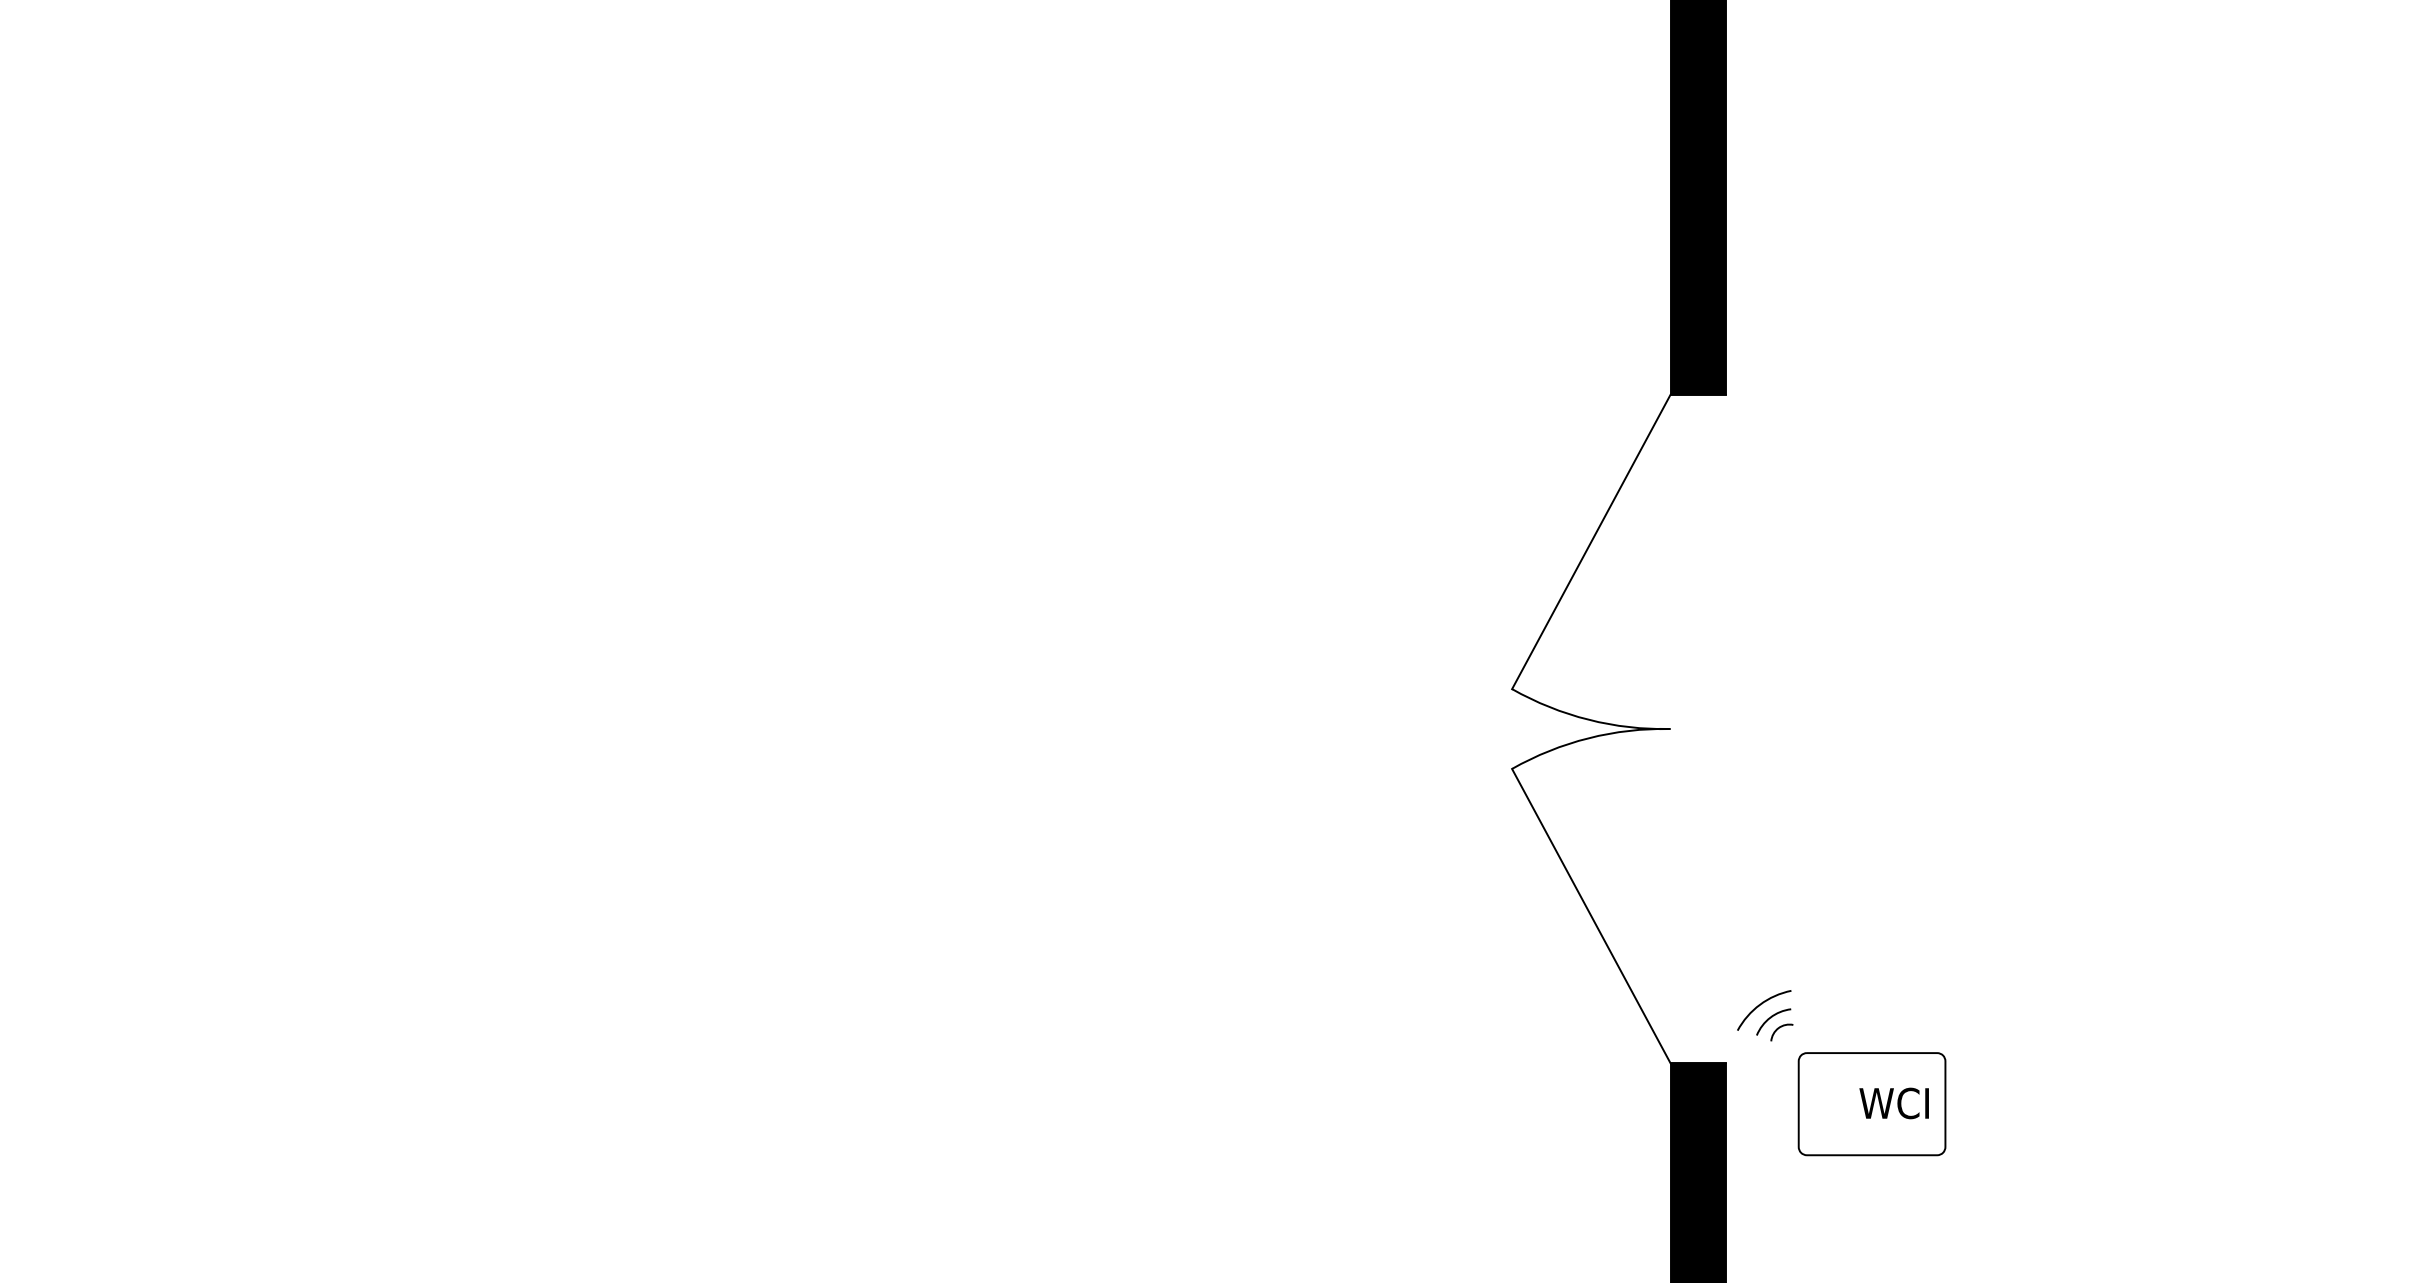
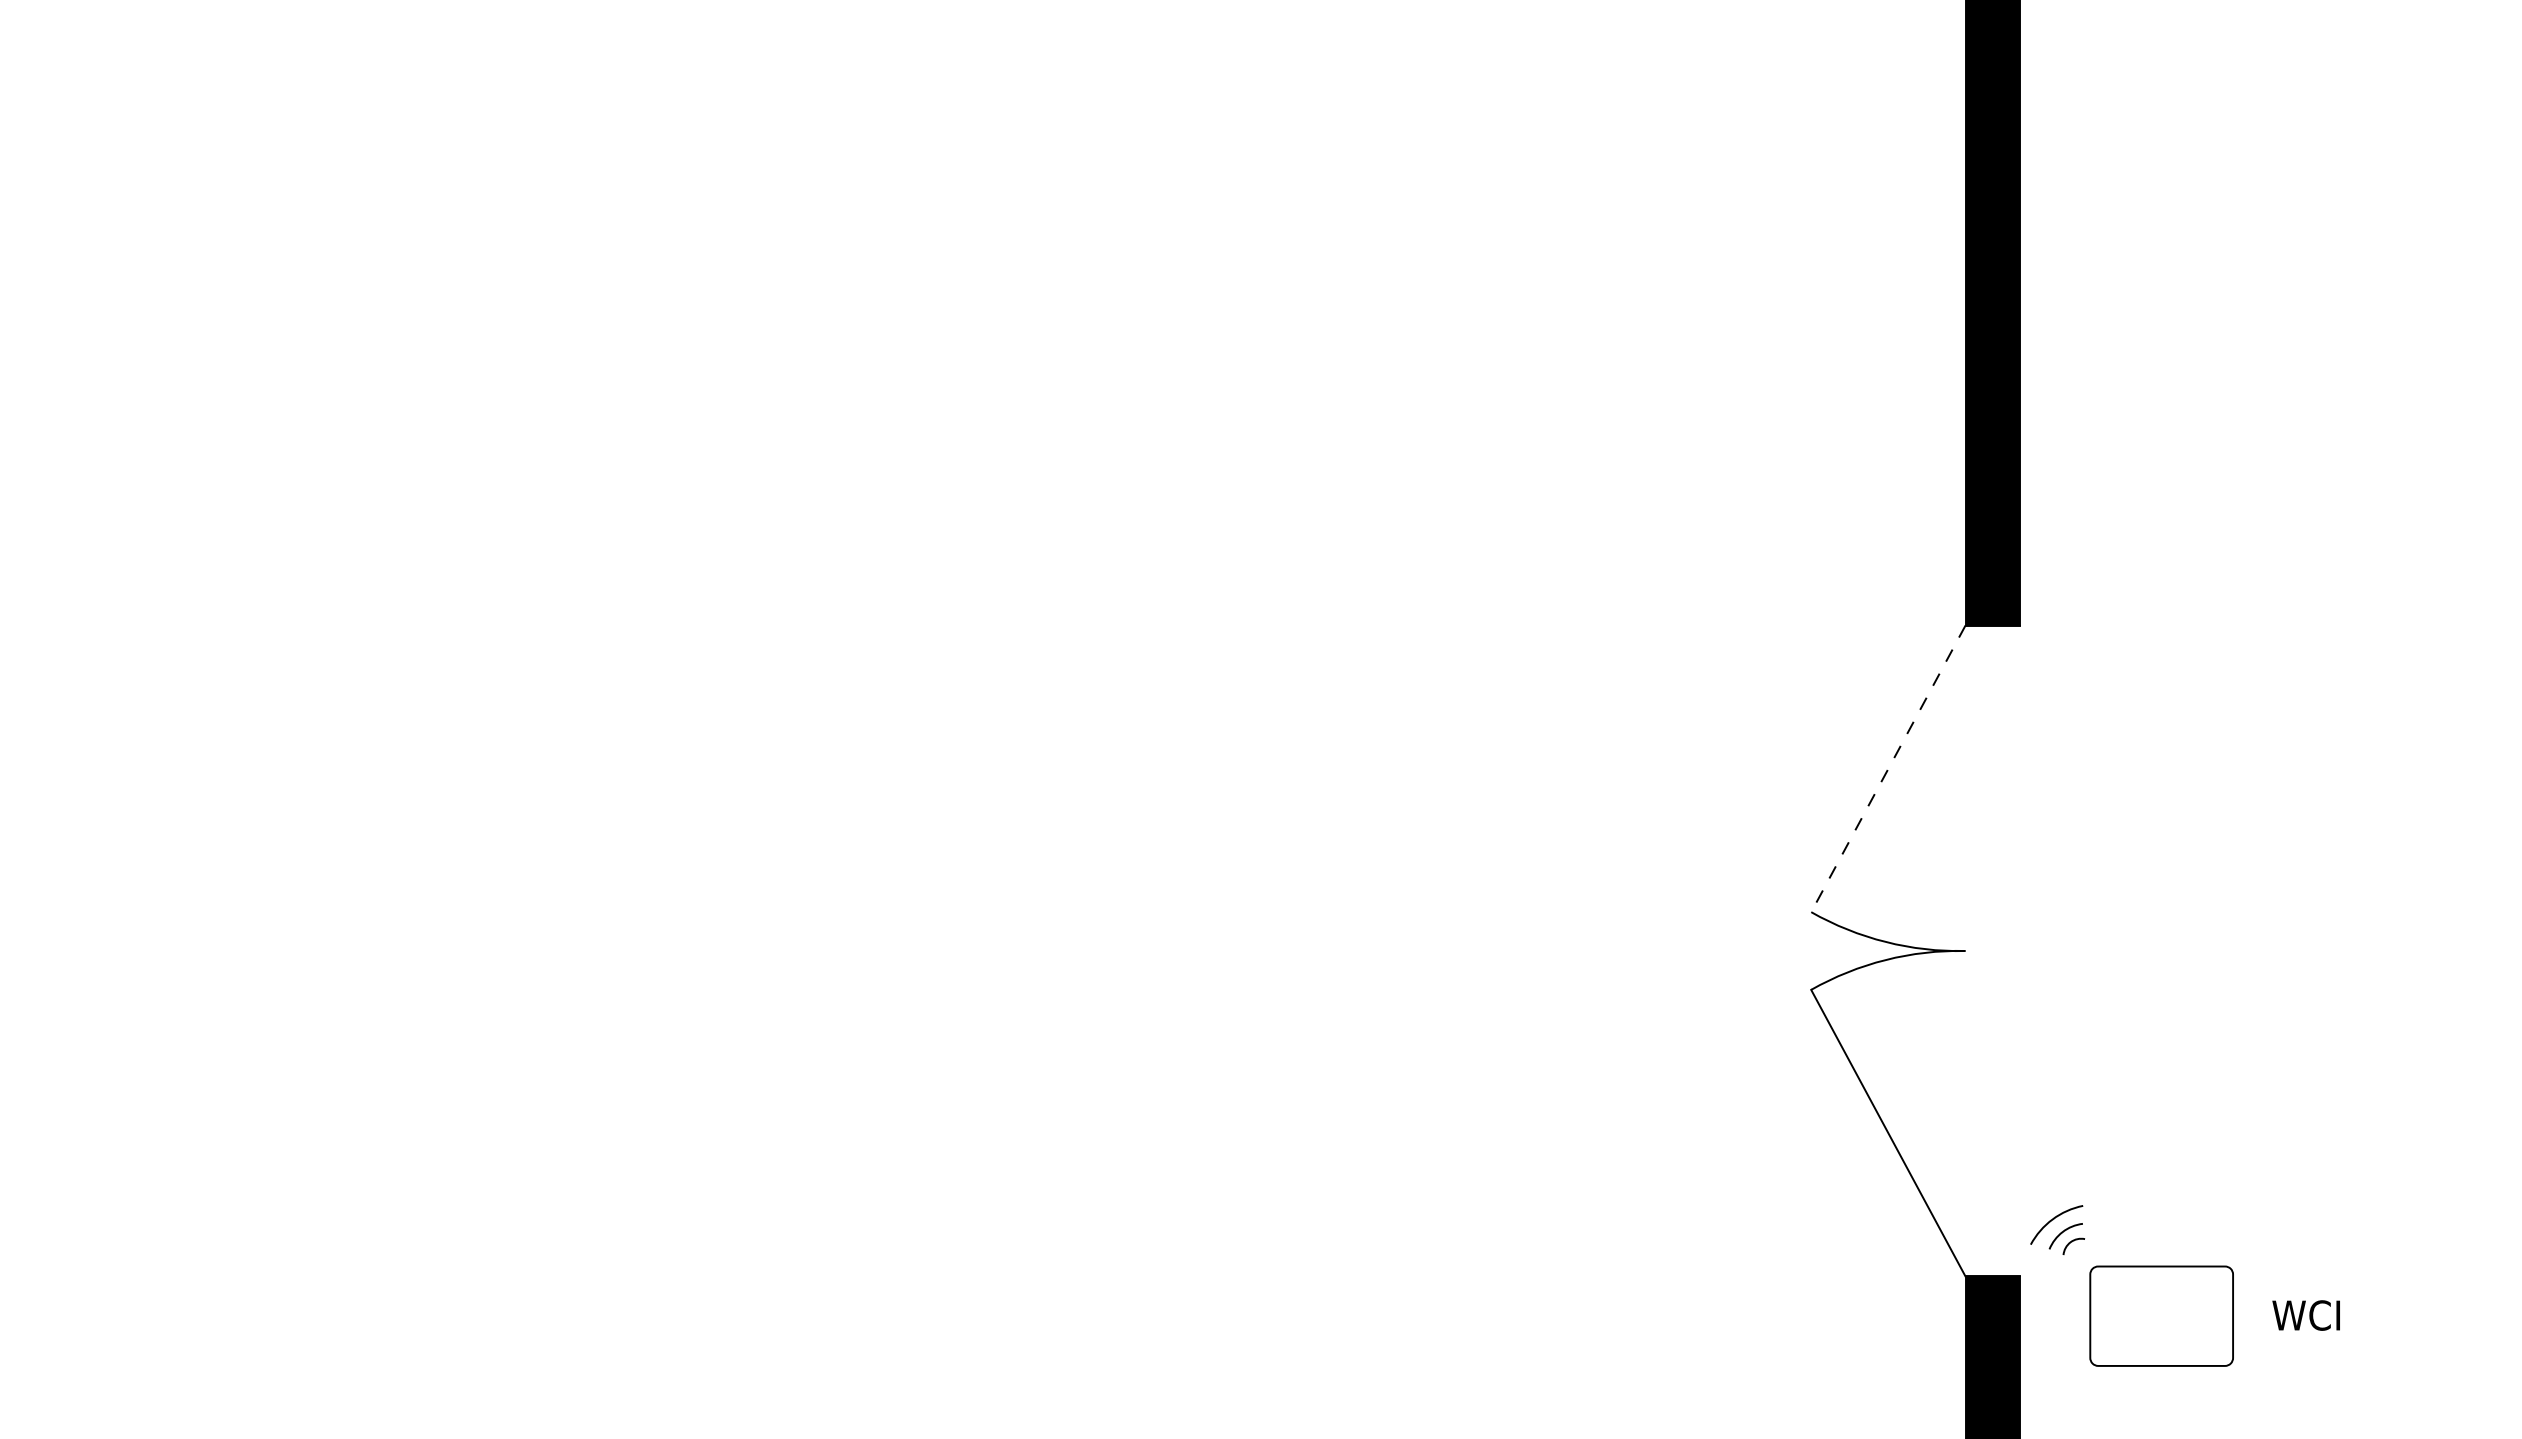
line: (1591, 541) -> (1888, 768), solid -> dashed
text: (1893, 1103) -> (2305, 1315), moved

